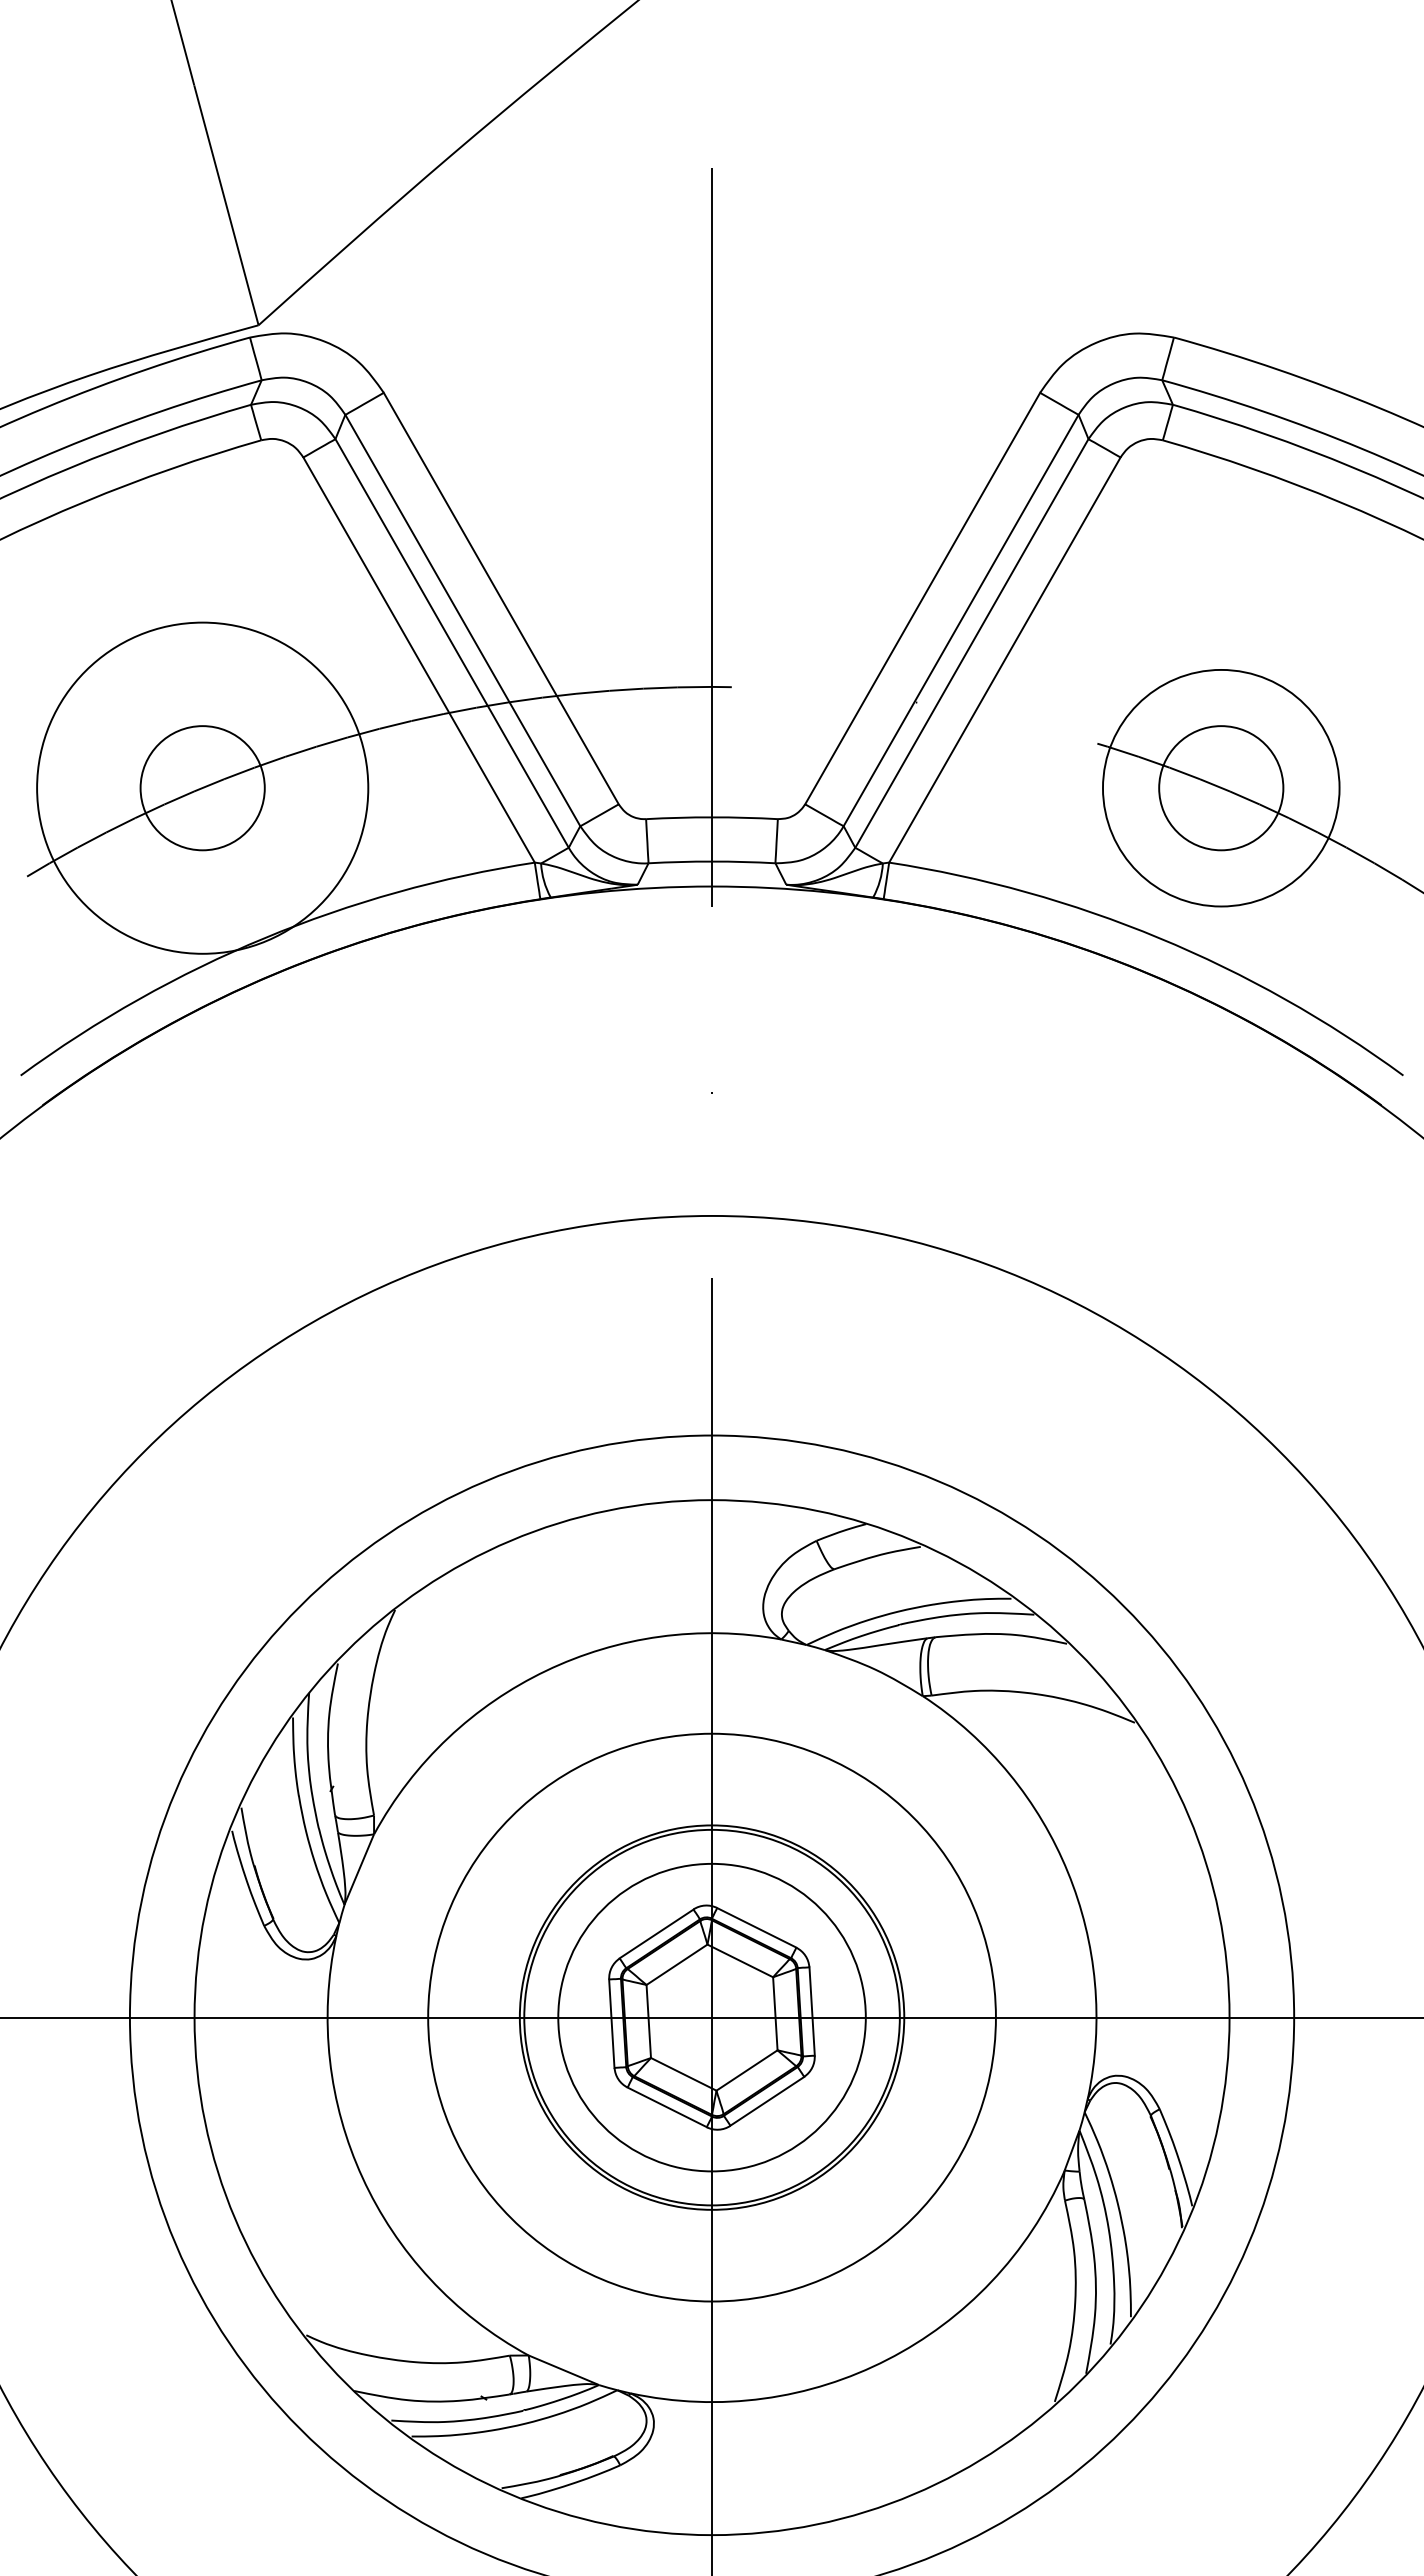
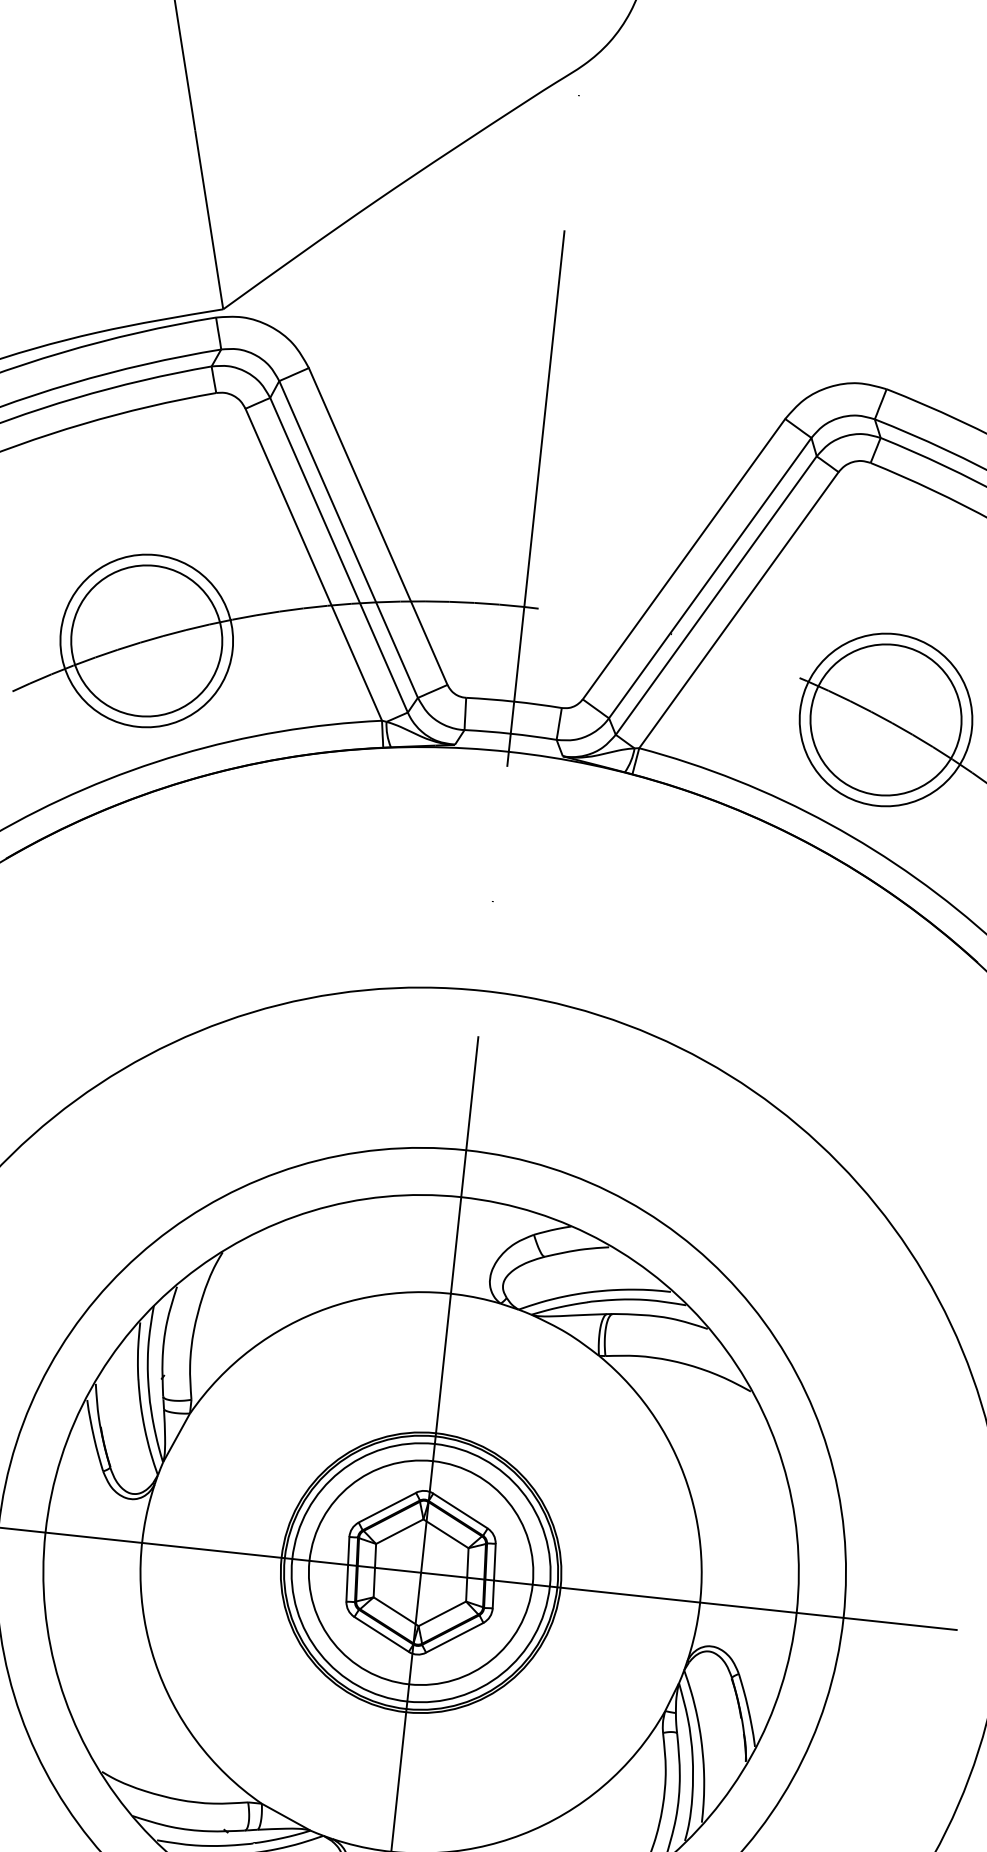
circle: (202, 787) -> (146, 640), size x0.71
circle: (202, 787) -> (146, 640), size x1.67
circle: (1220, 787) -> (885, 719), size x1.67
circle: (711, 2017) -> (420, 1572), size x0.62

